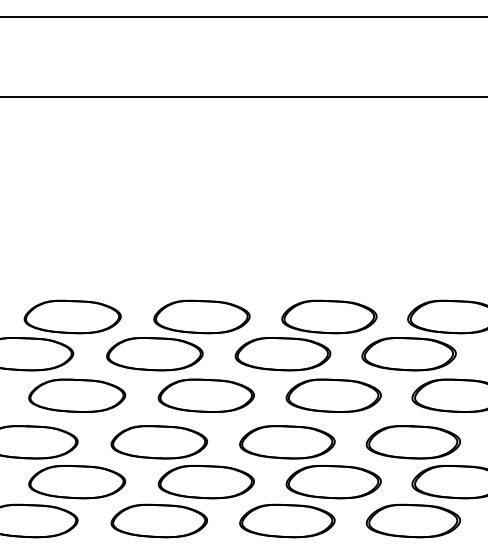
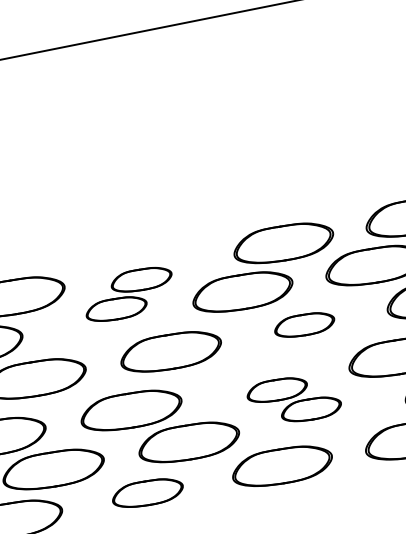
part: (178, 335) -> (129, 294), size x0.6
part: (333, 395) -> (304, 324), size x0.6
part: (310, 462) -> (294, 399), size x0.6
part: (158, 520) -> (146, 492), size x0.7

